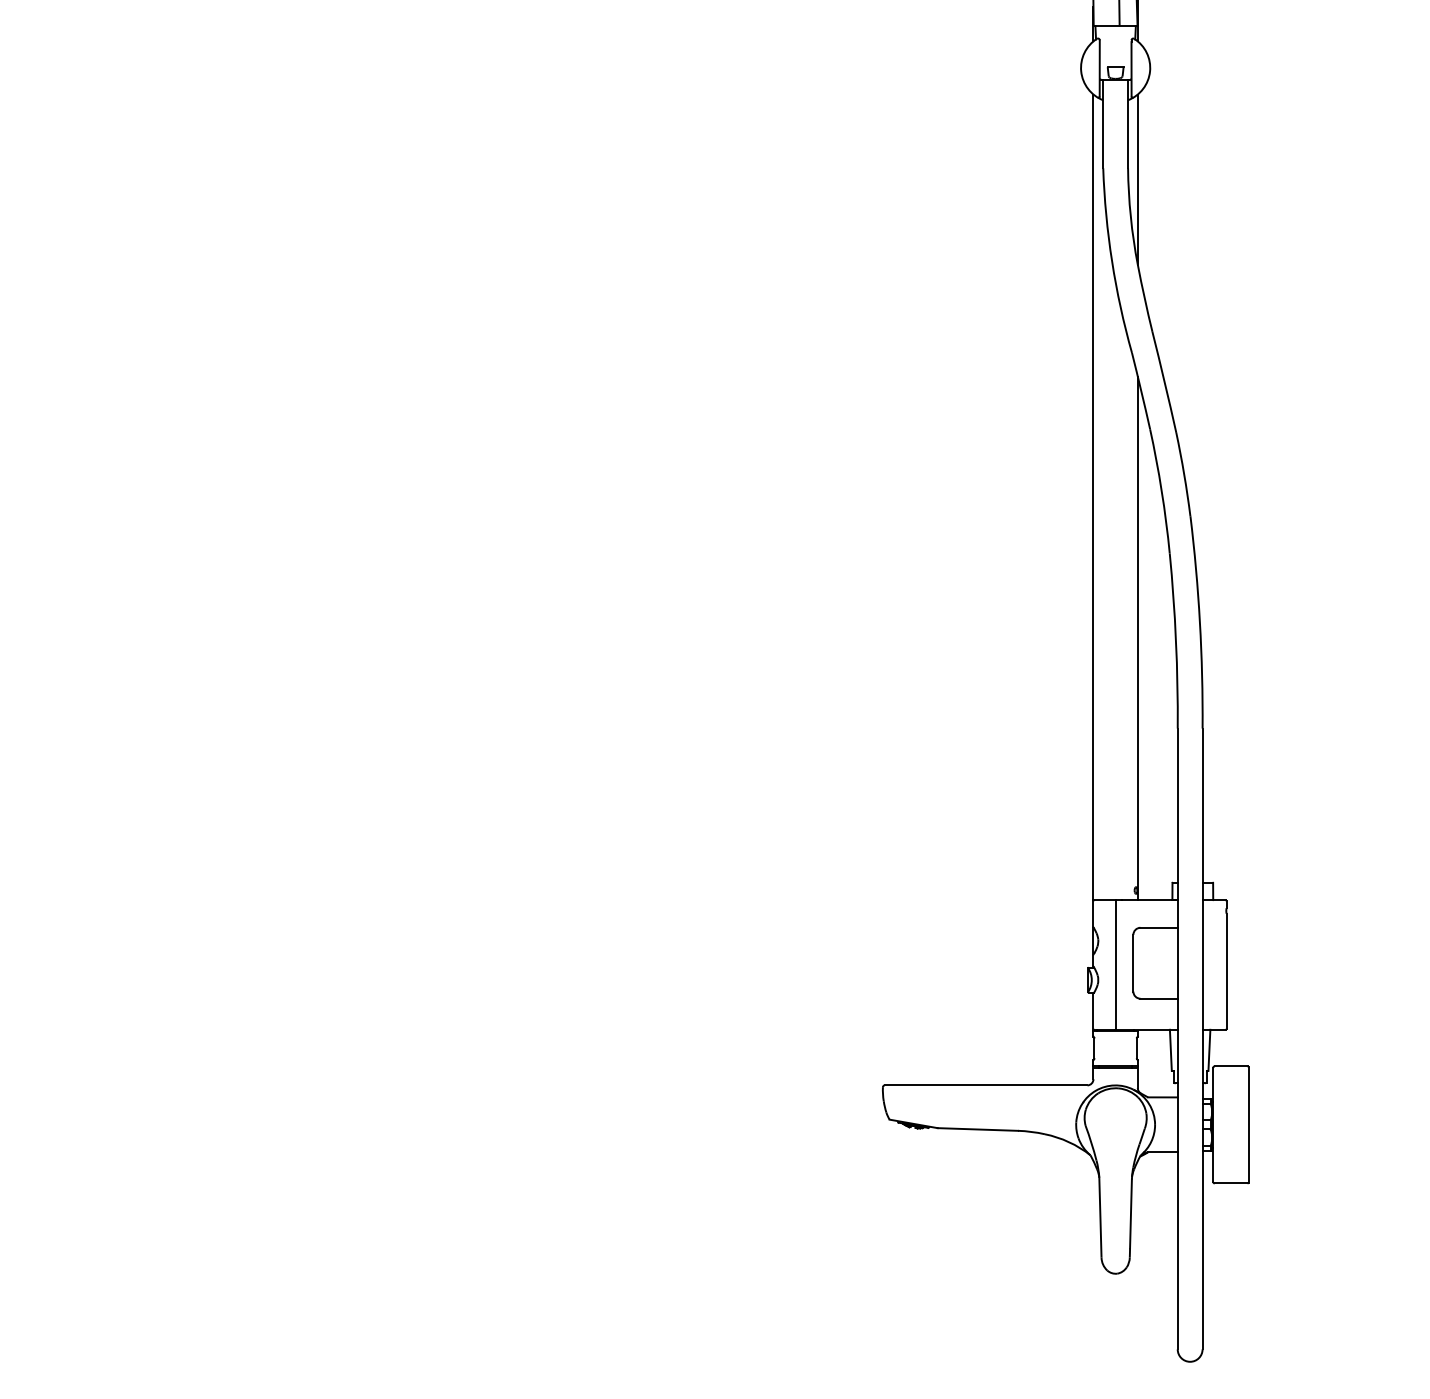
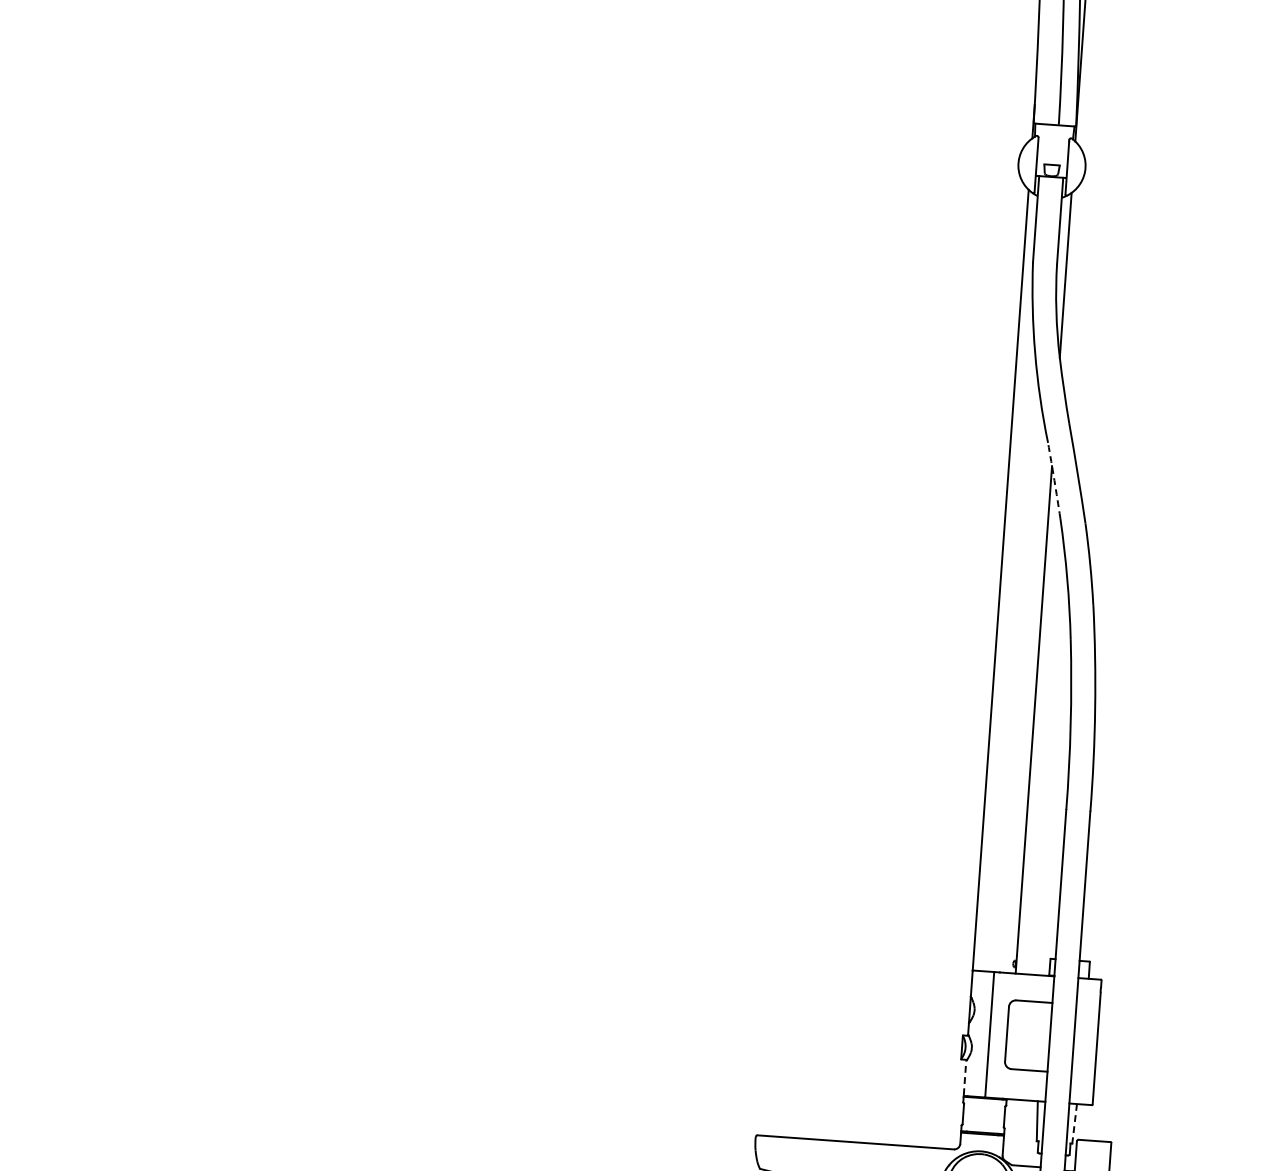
arc: (1141, 391) -> (1054, 480), solid -> dashed
line: (1093, 1011) -> (965, 1078), solid -> dashed
line: (1209, 1050) -> (1074, 1124), solid -> dashed

